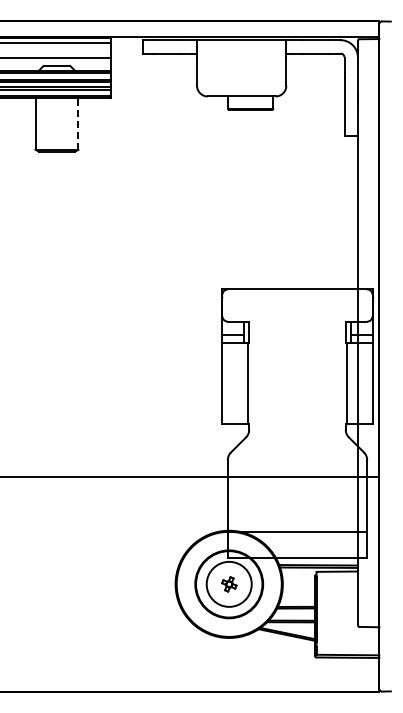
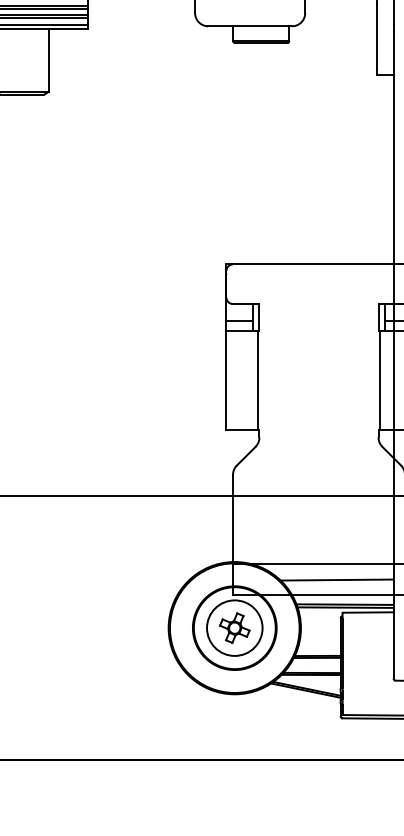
line: (78, 124) -> (48, 60), dashed -> solid
line: (311, 544) -> (336, 578), added
part: (229, 584) -> (235, 628), size x1.67

